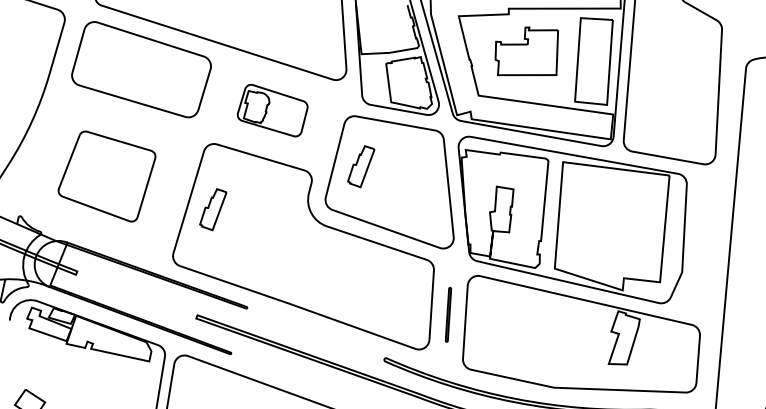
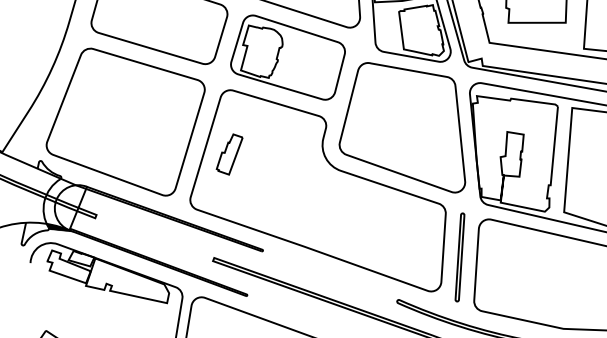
part: (272, 110) -> (287, 57), size x1.67
part: (361, 166) -> (374, 112), removed
part: (106, 176) -> (125, 122), size x1.67
hatch: (40, 284) -> (60, 227), added
part: (448, 314) -> (460, 257), size x1.67

